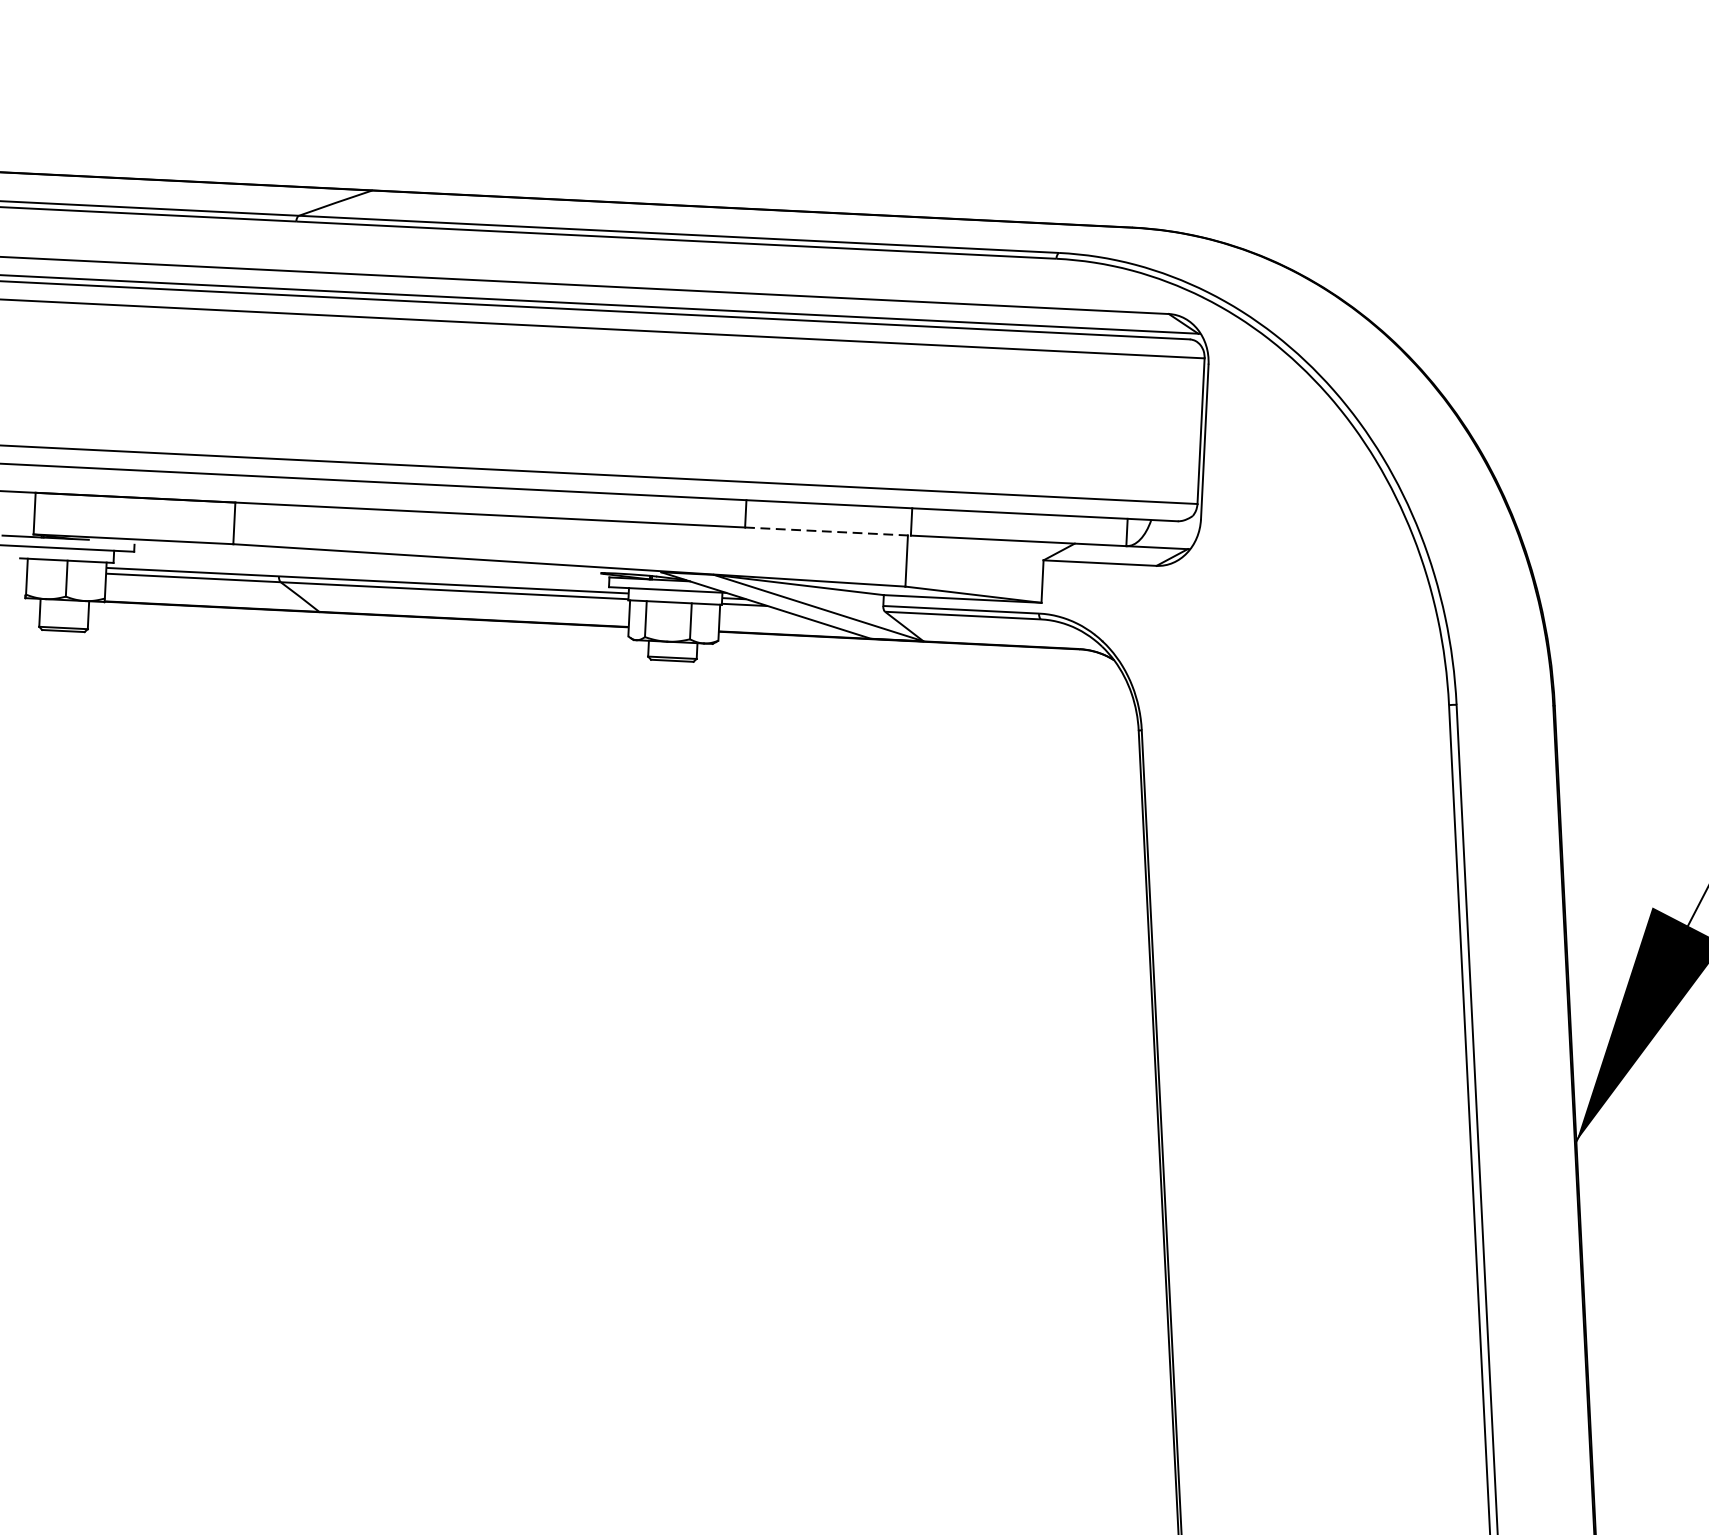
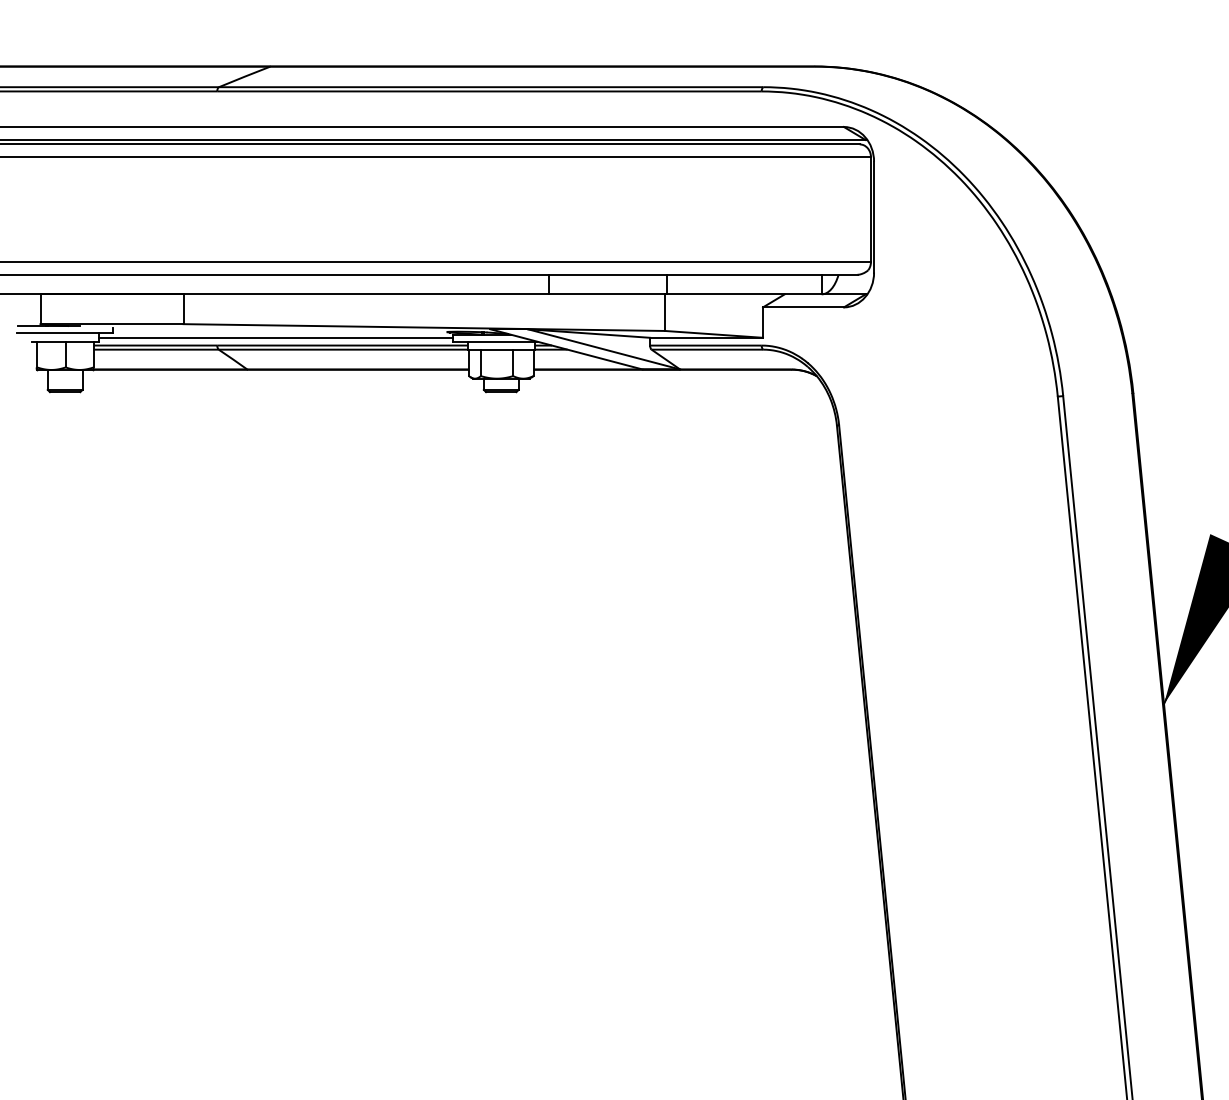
line: (828, 531) -> (608, 294), dashed -> solid
line: (360, 569) -> (275, 337), added

